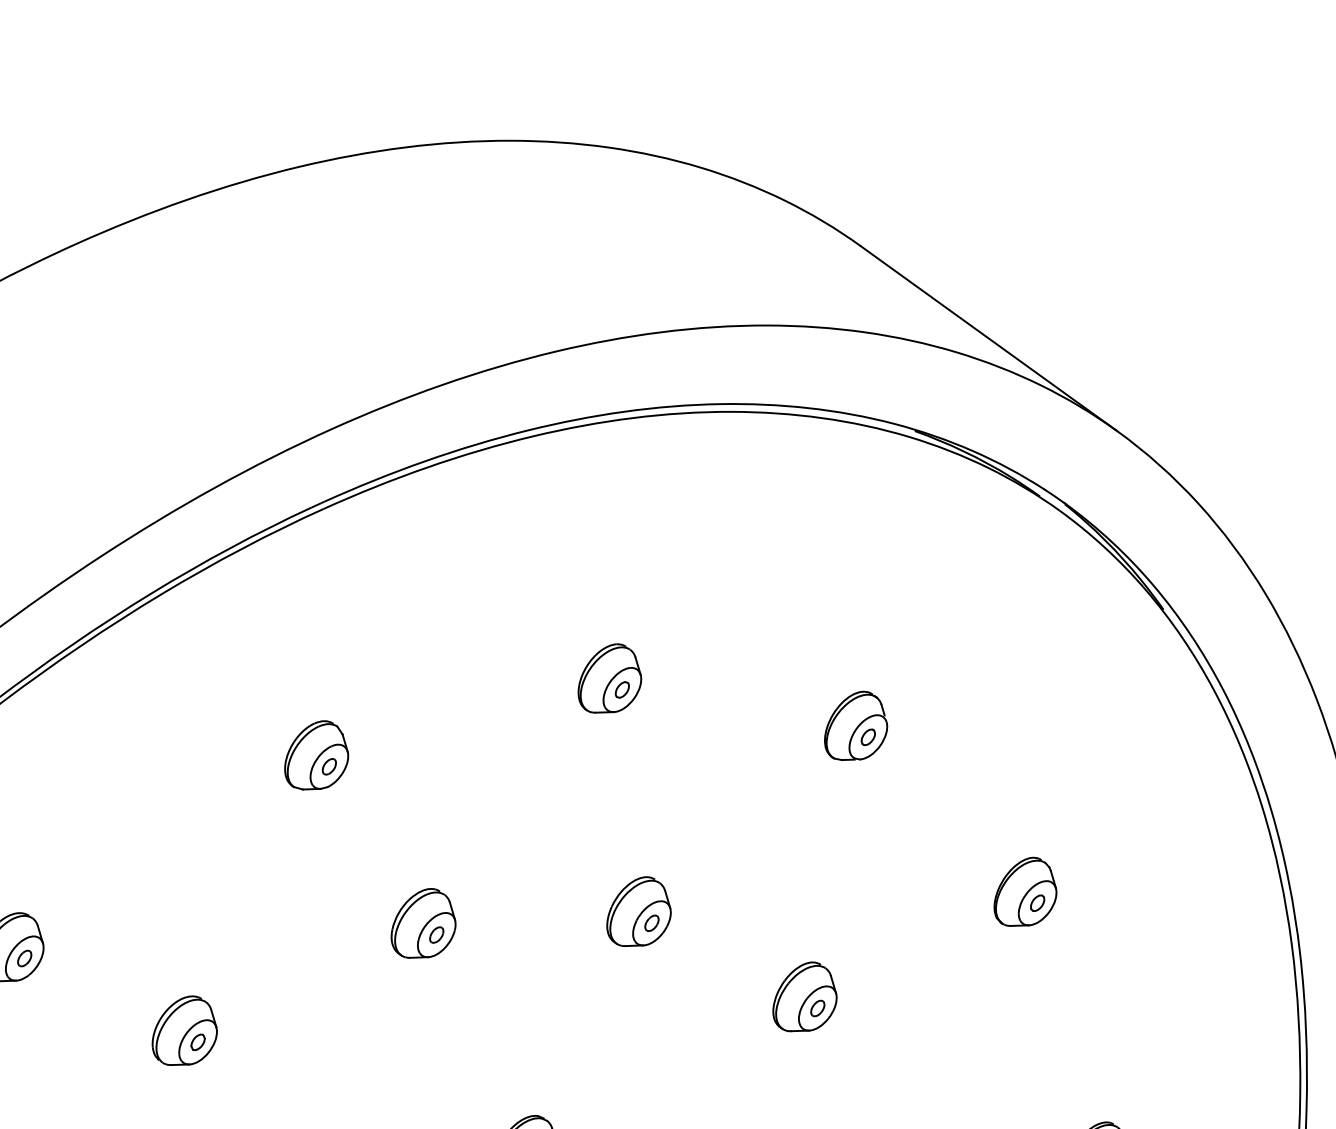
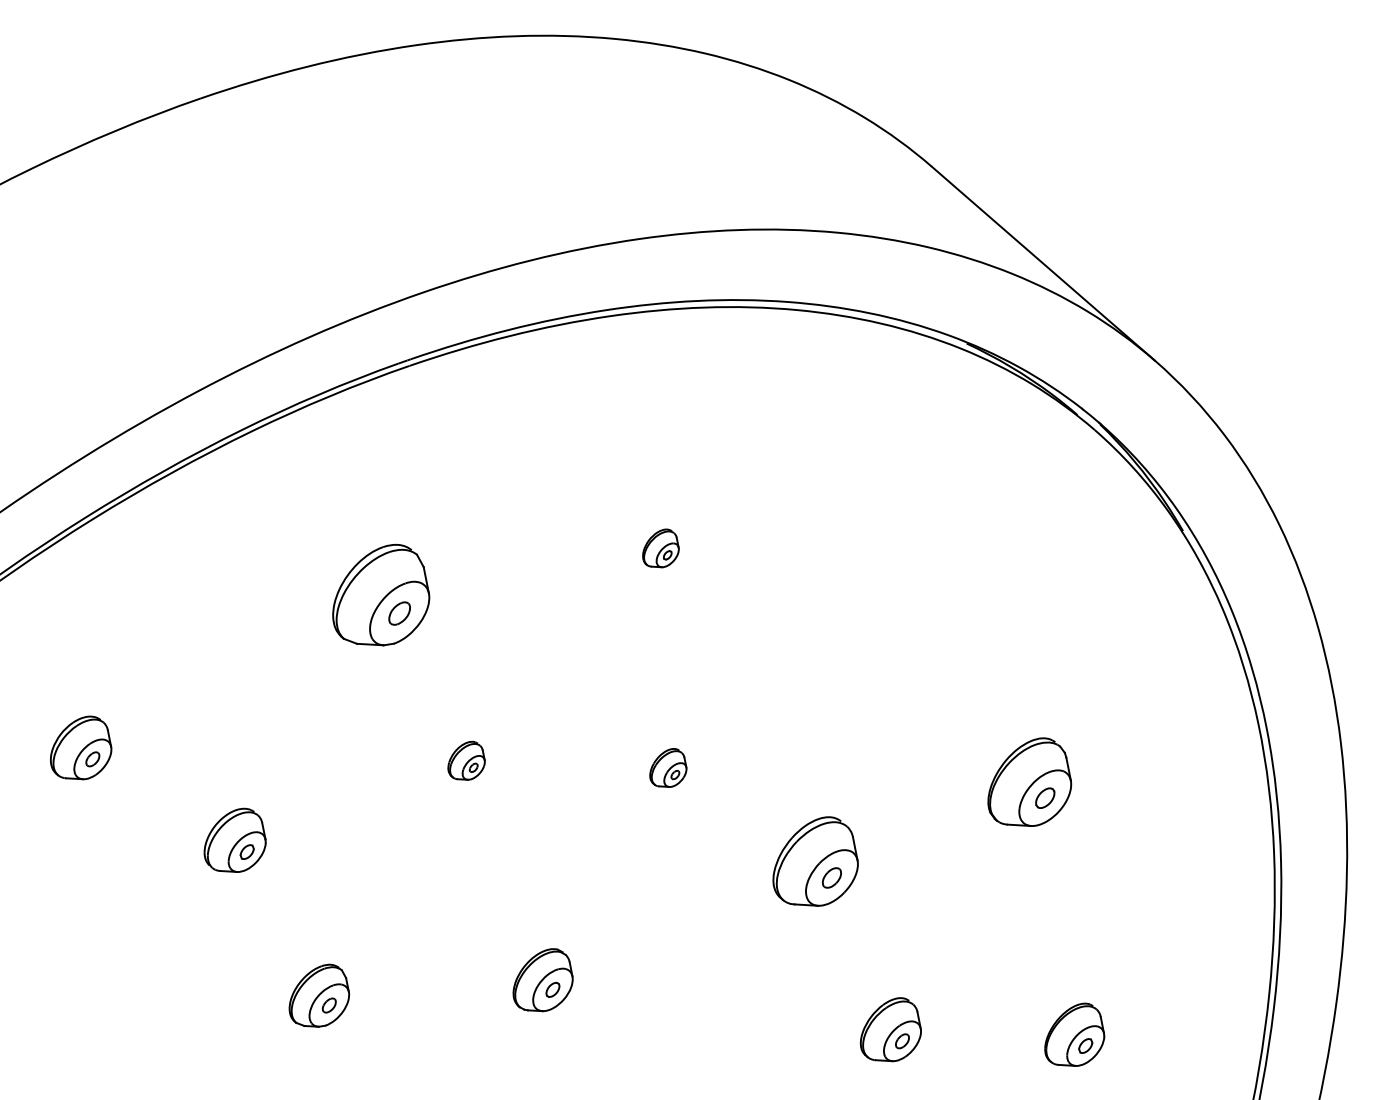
part: (608, 678) -> (660, 548), size x0.6
part: (854, 726) -> (885, 613), removed
part: (316, 755) -> (381, 594), size x1.6
part: (1024, 892) -> (1029, 782), size x1.4
part: (638, 911) -> (668, 767), size x0.6
part: (422, 923) -> (466, 760), size x0.6
part: (804, 996) -> (815, 860), size x1.4

